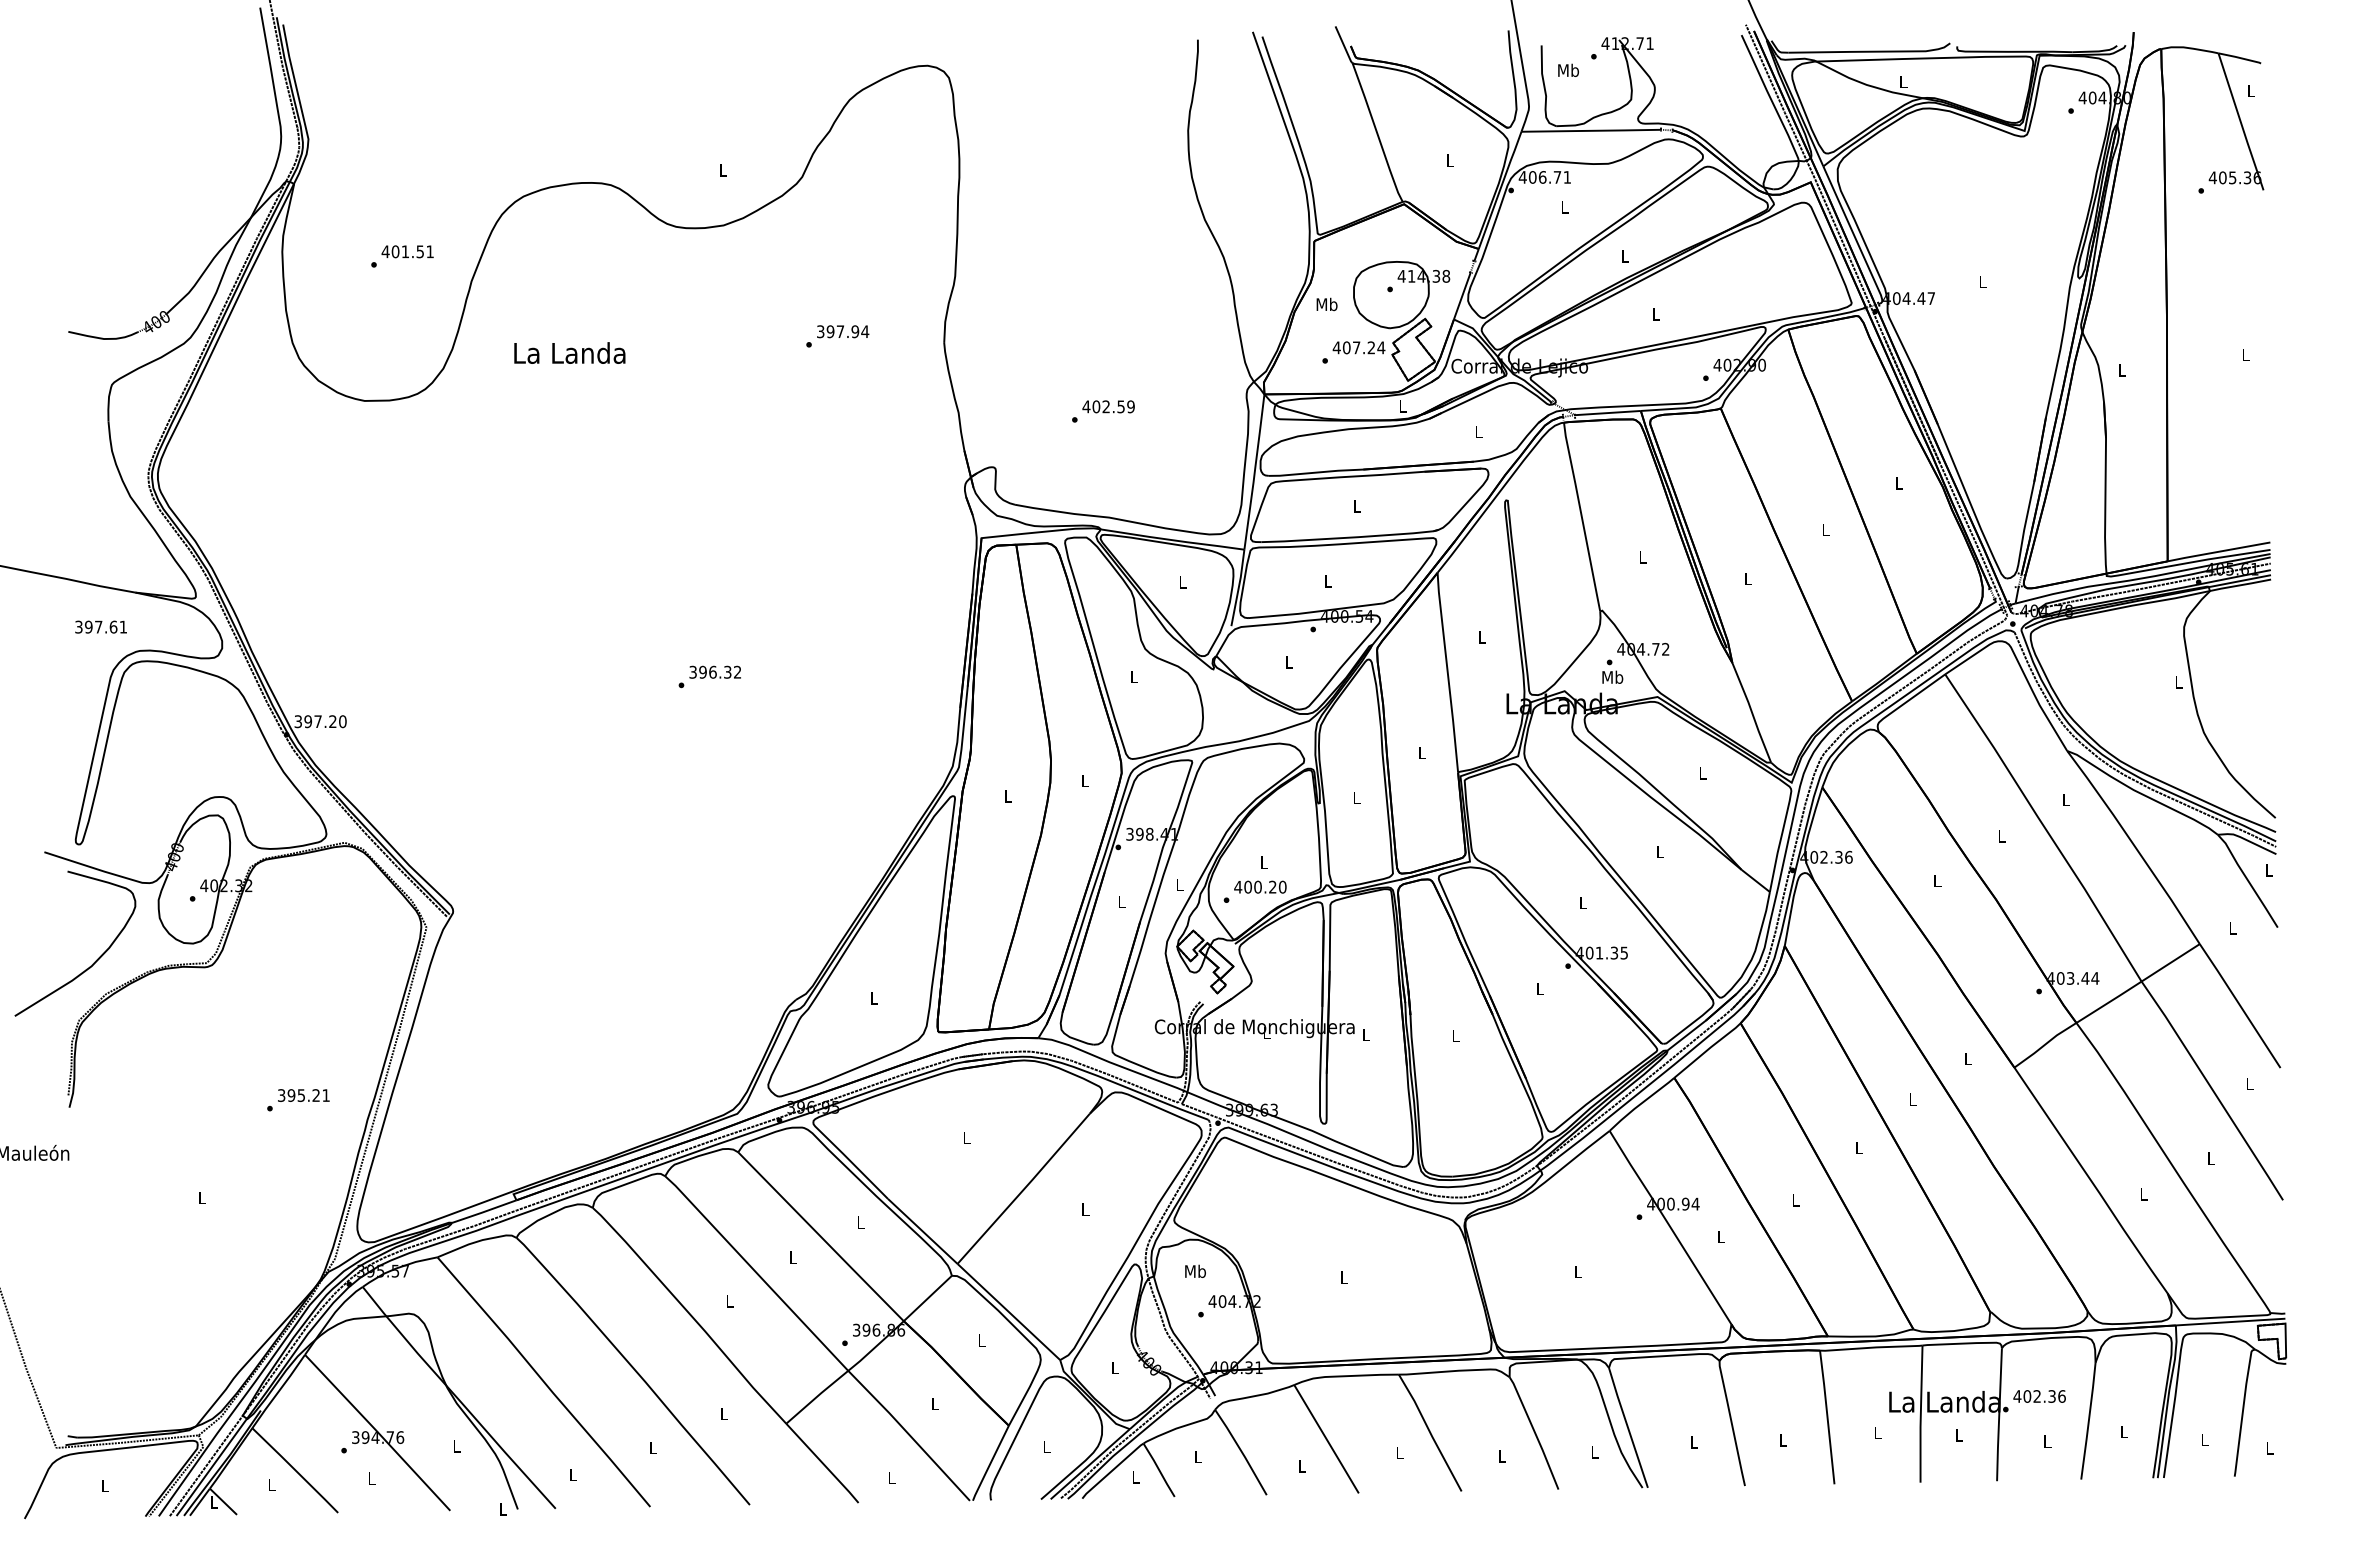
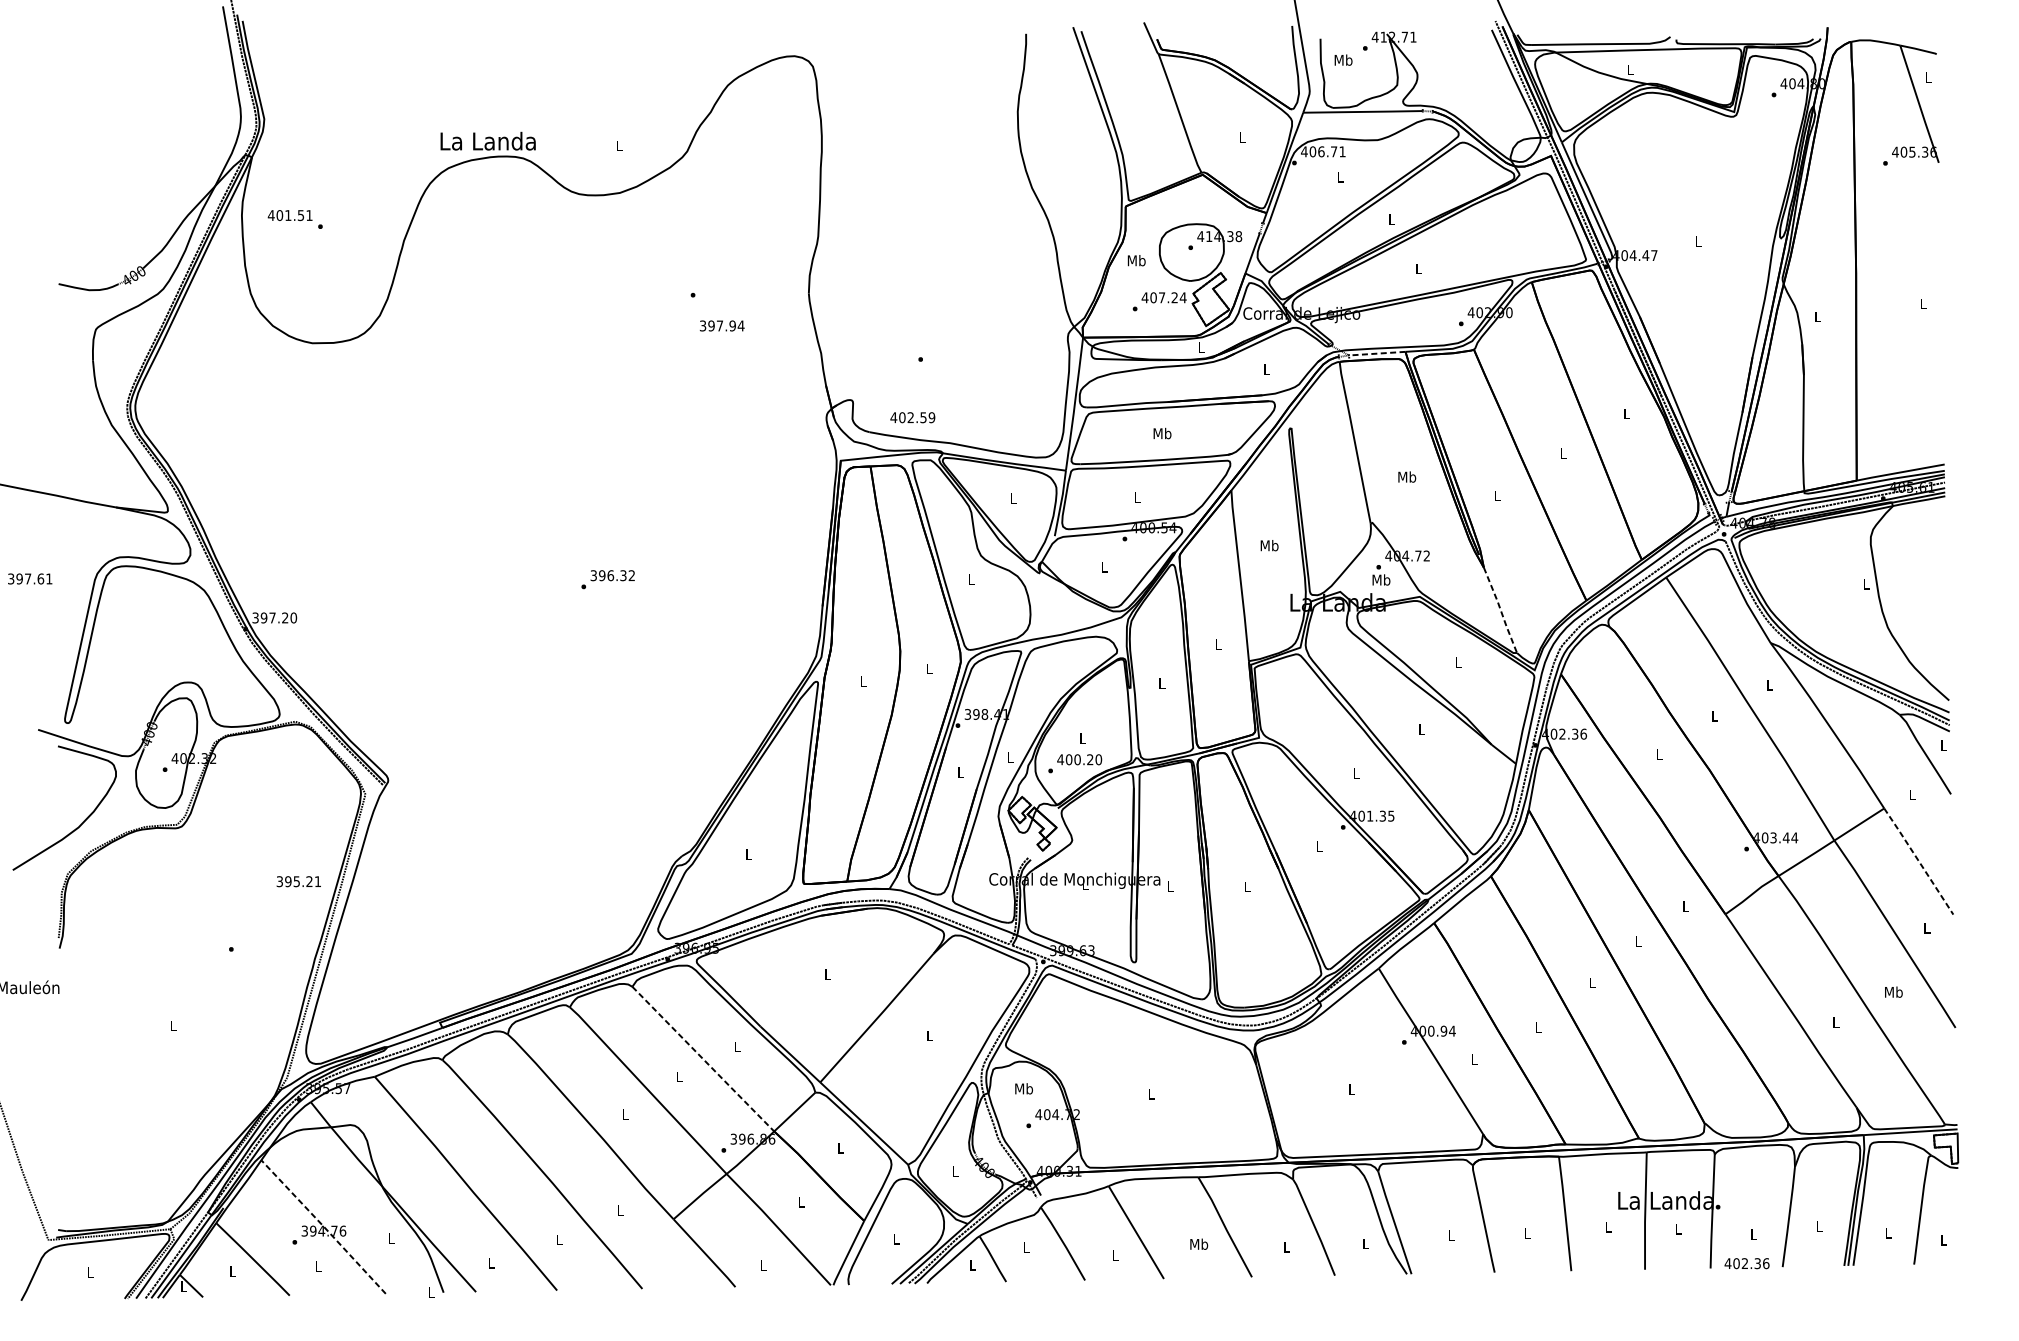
text: (407, 251) -> (290, 215), moved
text: (843, 331) -> (722, 325), moved
text: (569, 352) -> (487, 140), moved
text: (1108, 406) -> (912, 417), moved
line: (1607, 413) -> (1376, 354), solid -> dashed
text: (1356, 505) -> (1161, 432), L -> Mb
text: (1642, 556) -> (1406, 476), L -> Mb
text: (100, 626) -> (29, 578), moved
text: (1481, 636) -> (1269, 545), L -> Mb
line: (1752, 712) -> (1501, 610), solid -> dashed
line: (2240, 1005) -> (1919, 861), solid -> dashed
text: (303, 1095) -> (298, 881), moved
text: (2210, 1158) -> (1893, 992), L -> Mb
line: (821, 1237) -> (703, 1059), solid -> dashed
text: (2039, 1396) -> (1746, 1263), moved
line: (377, 1431) -> (323, 1225), solid -> dashed
text: (1399, 1452) -> (1198, 1243), L -> Mb

